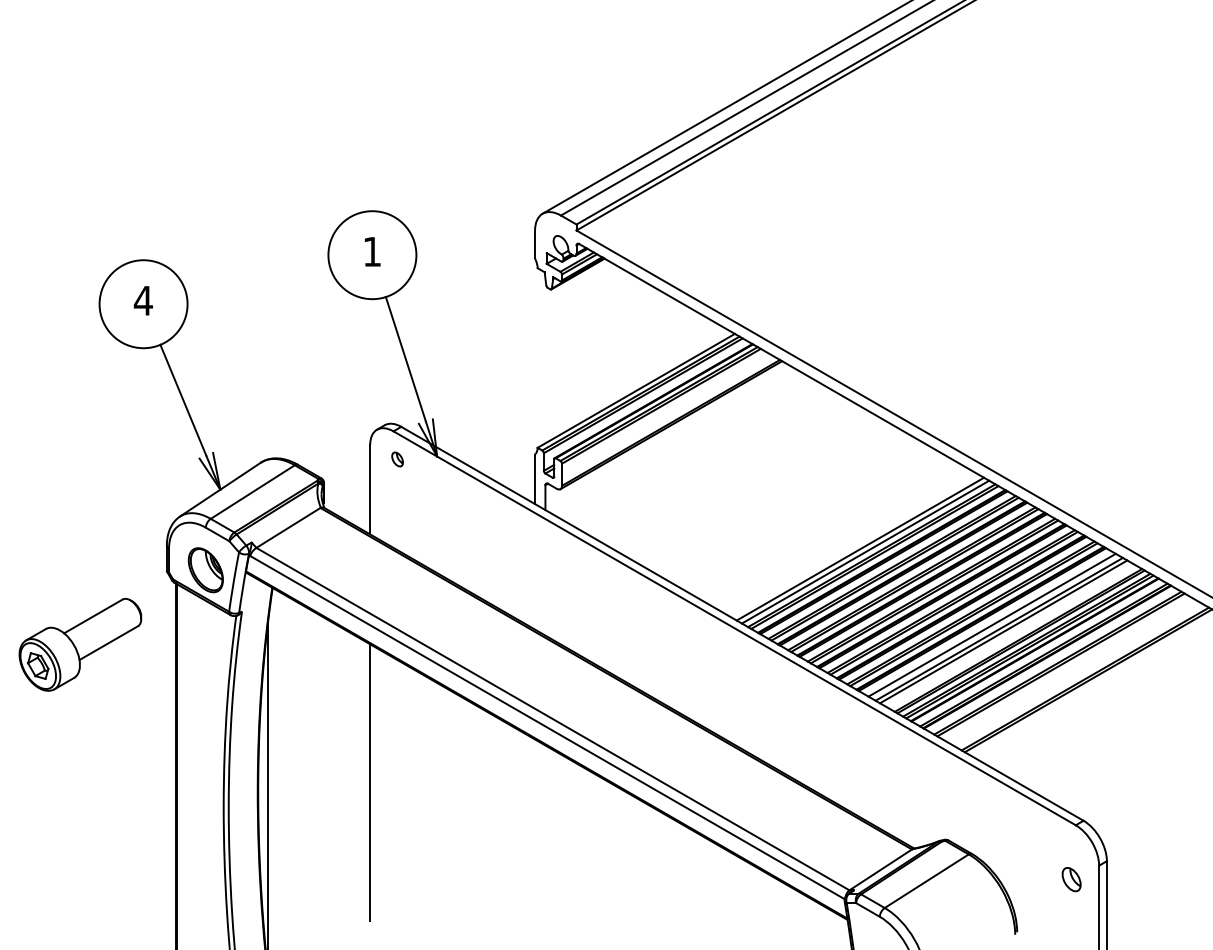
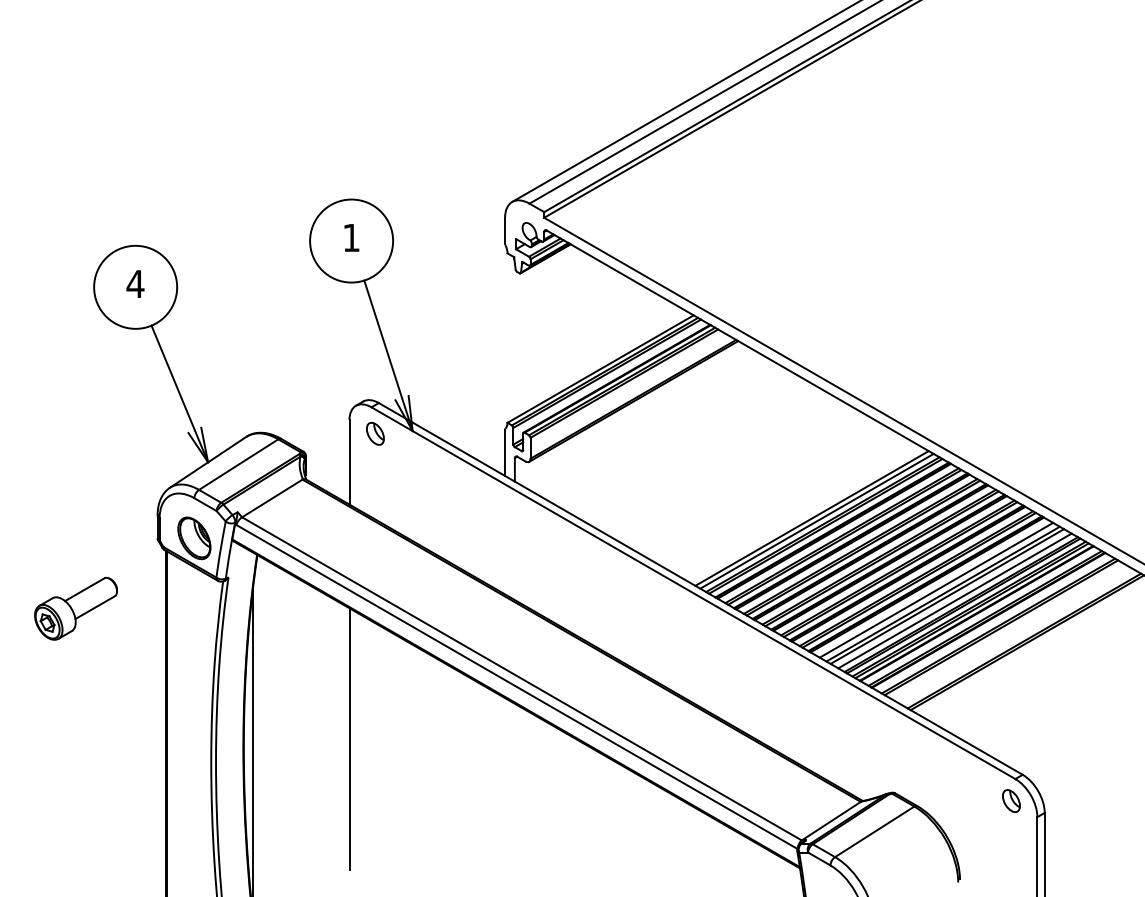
part: (397, 459) -> (375, 433), size x1.67
line: (1011, 636) -> (954, 600), added
part: (80, 644) -> (76, 608), size x0.71
part: (1071, 879) -> (1011, 800), moved

